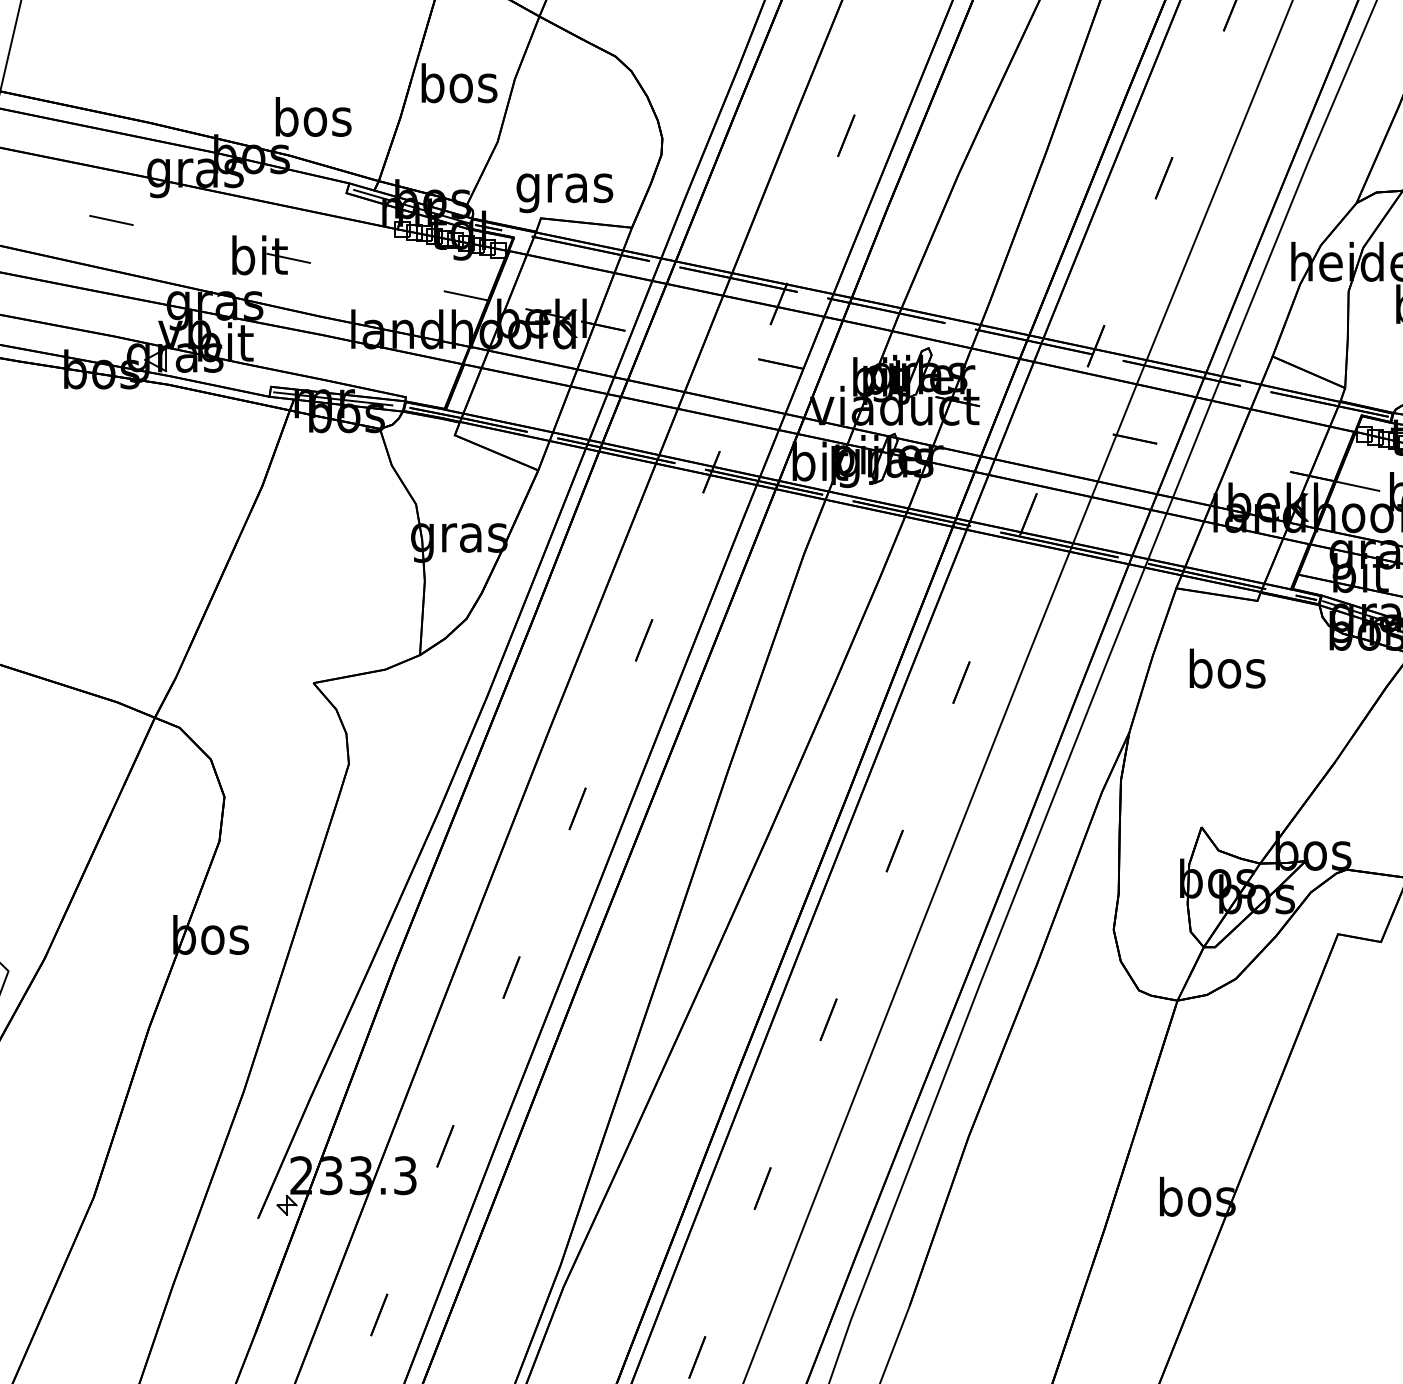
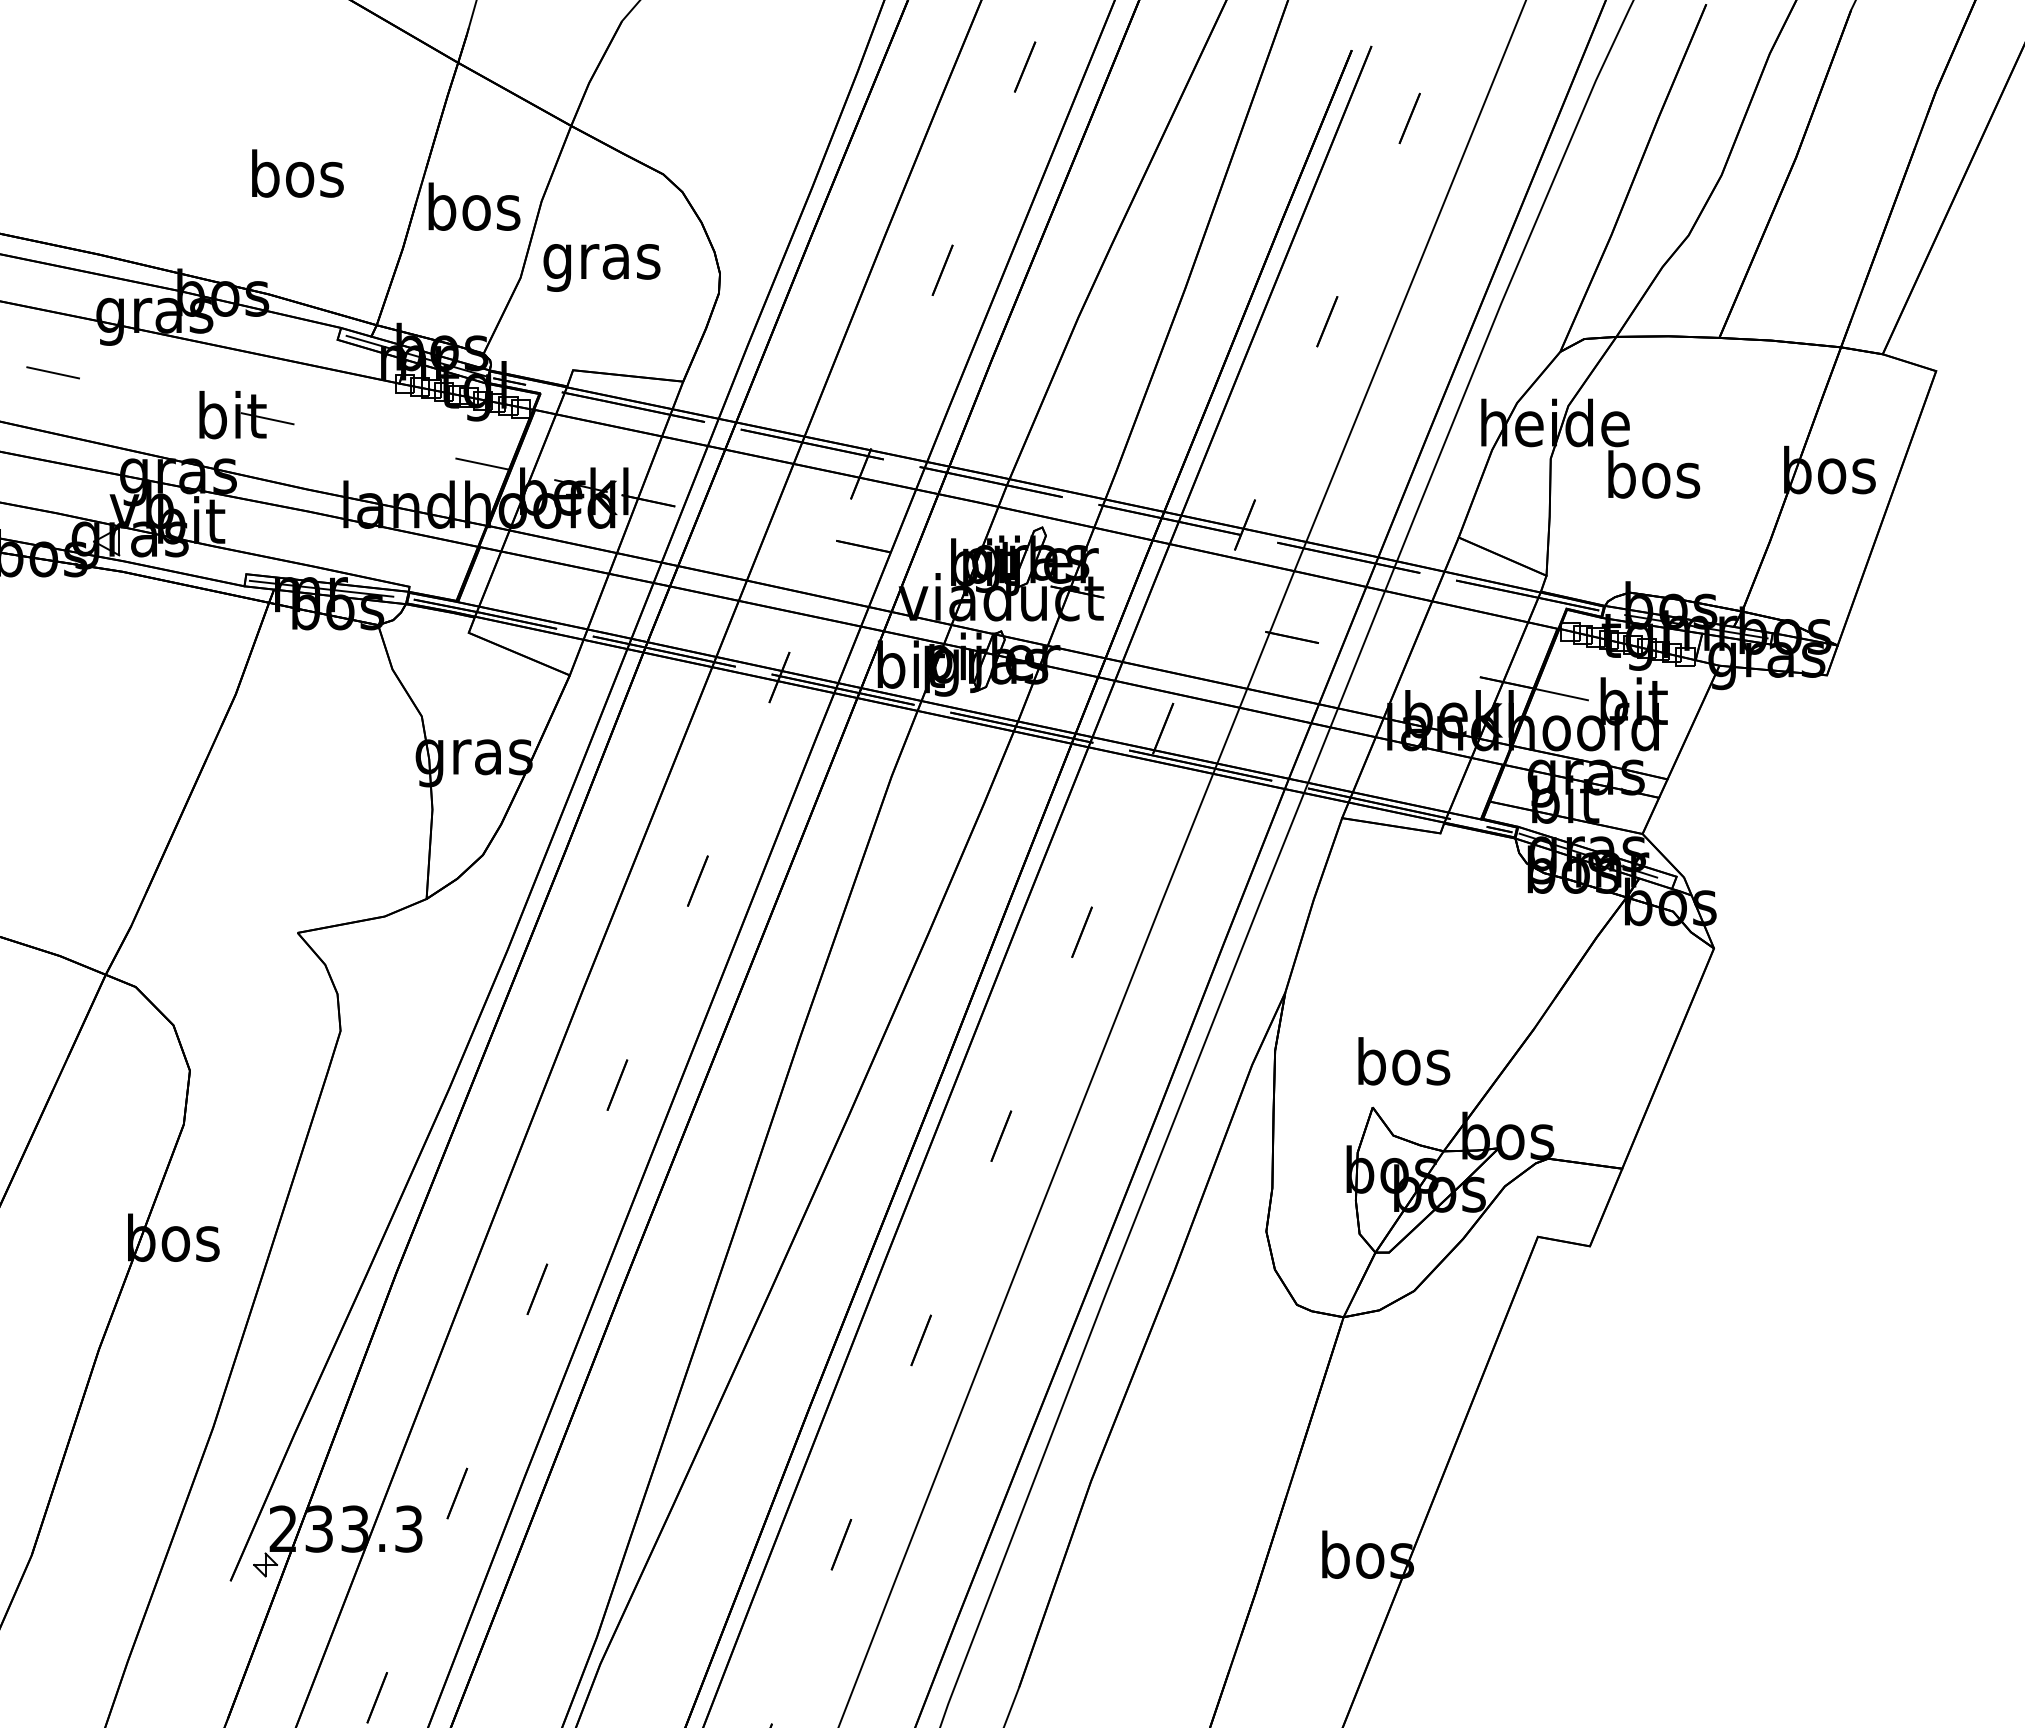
text: (313, 116) -> (297, 173), moved
text: (564, 192) -> (601, 267), moved
text: (1227, 668) -> (1404, 1061), moved

